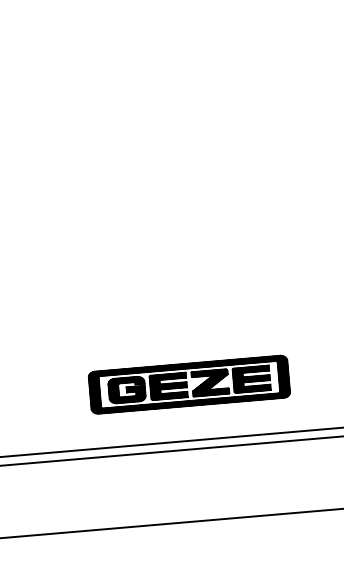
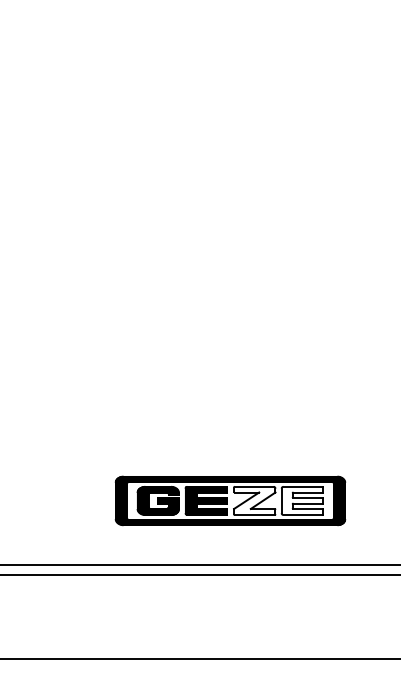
hatch: (251, 379) -> (302, 500), removed
hatch: (210, 382) -> (254, 500), removed

